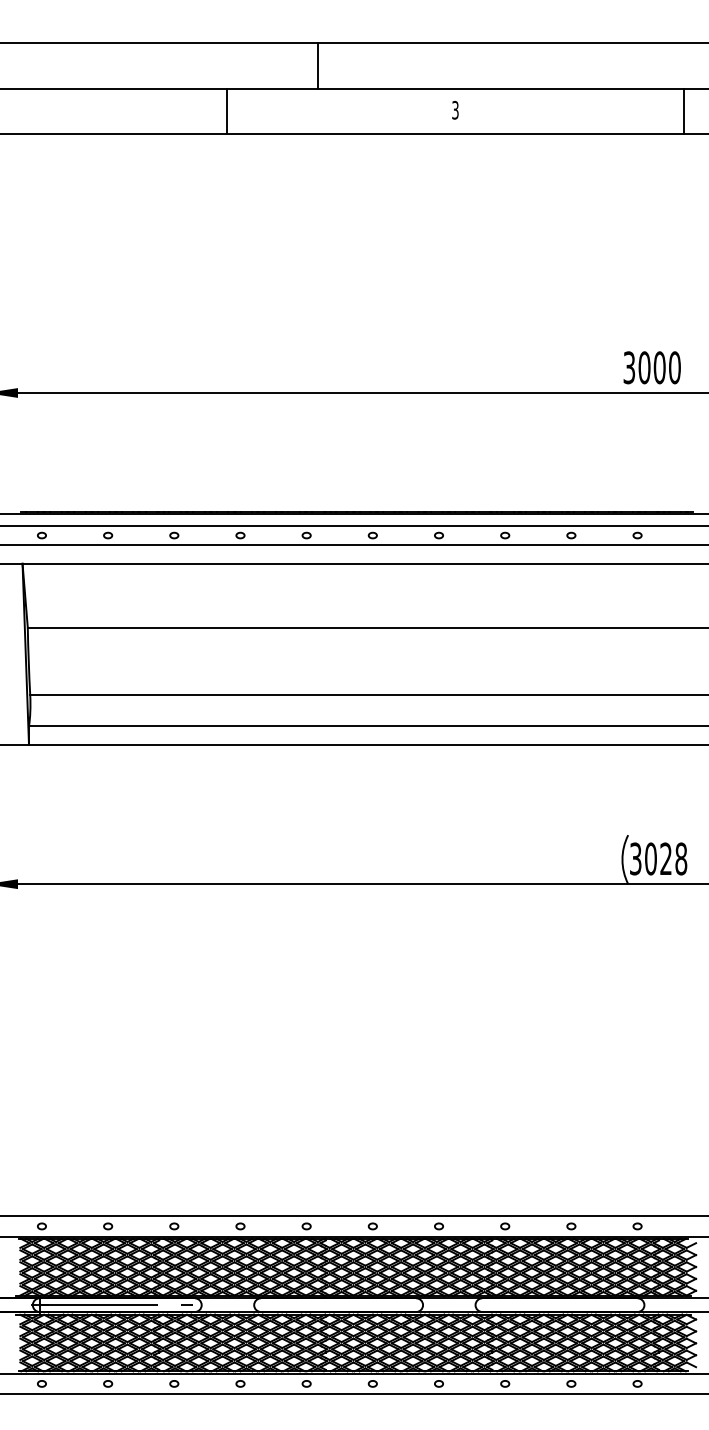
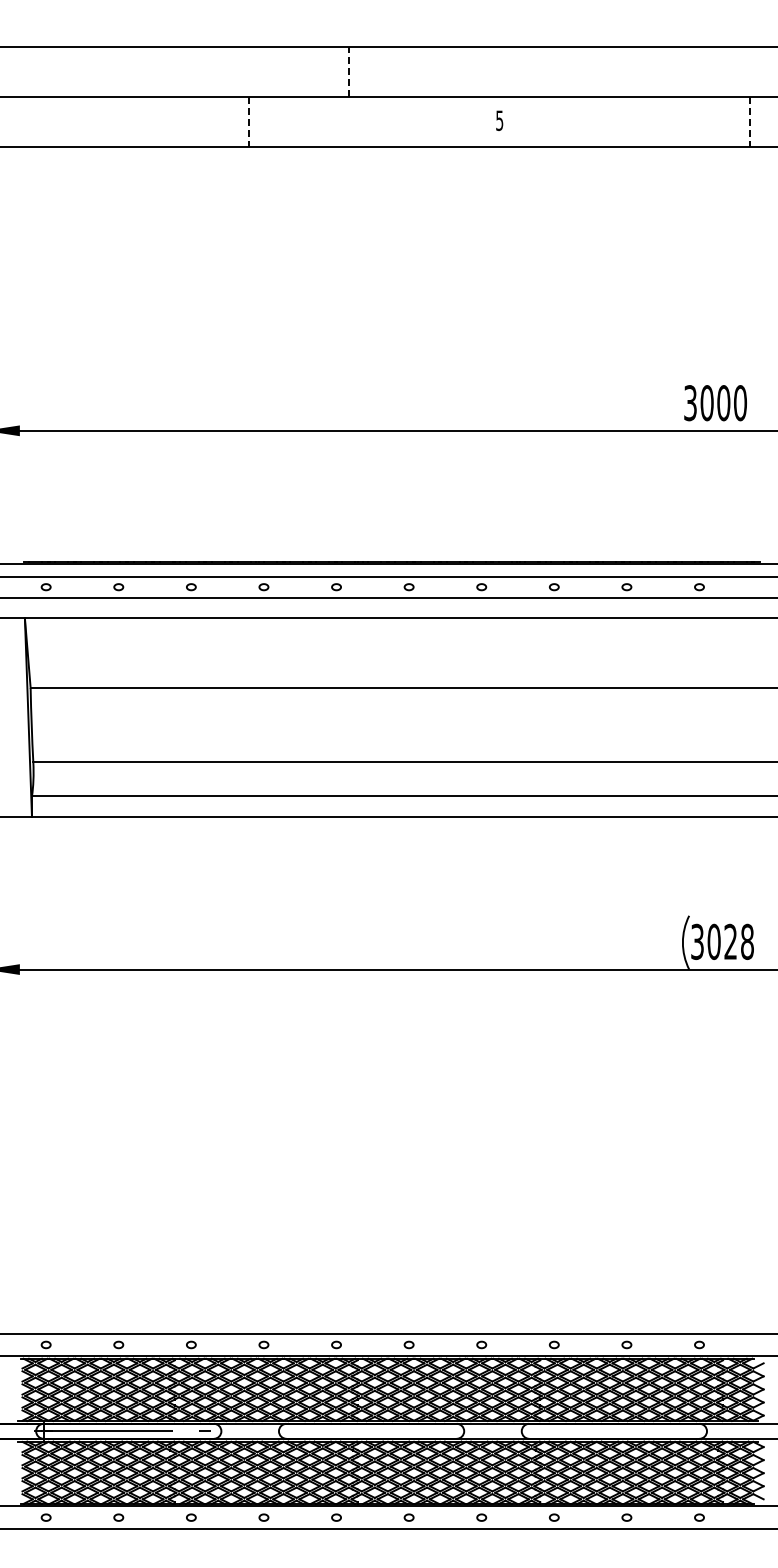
line: (318, 65) -> (349, 71), solid -> dashed
text: (455, 110) -> (499, 120), 3 -> 5
line: (227, 111) -> (249, 122), solid -> dashed
line: (683, 111) -> (749, 122), solid -> dashed

